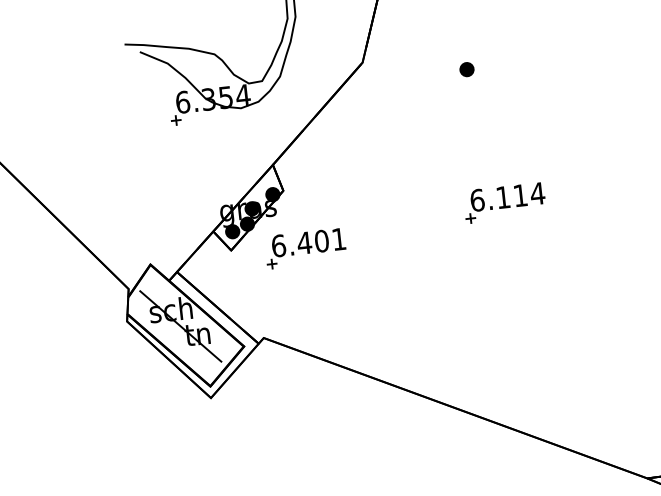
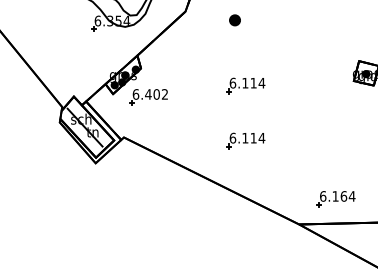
part: (466, 69) -> (234, 20), size x1.6
text: (338, 239) -> (164, 94), 6.401 -> 6.402
part: (516, 316) -> (245, 140), added

